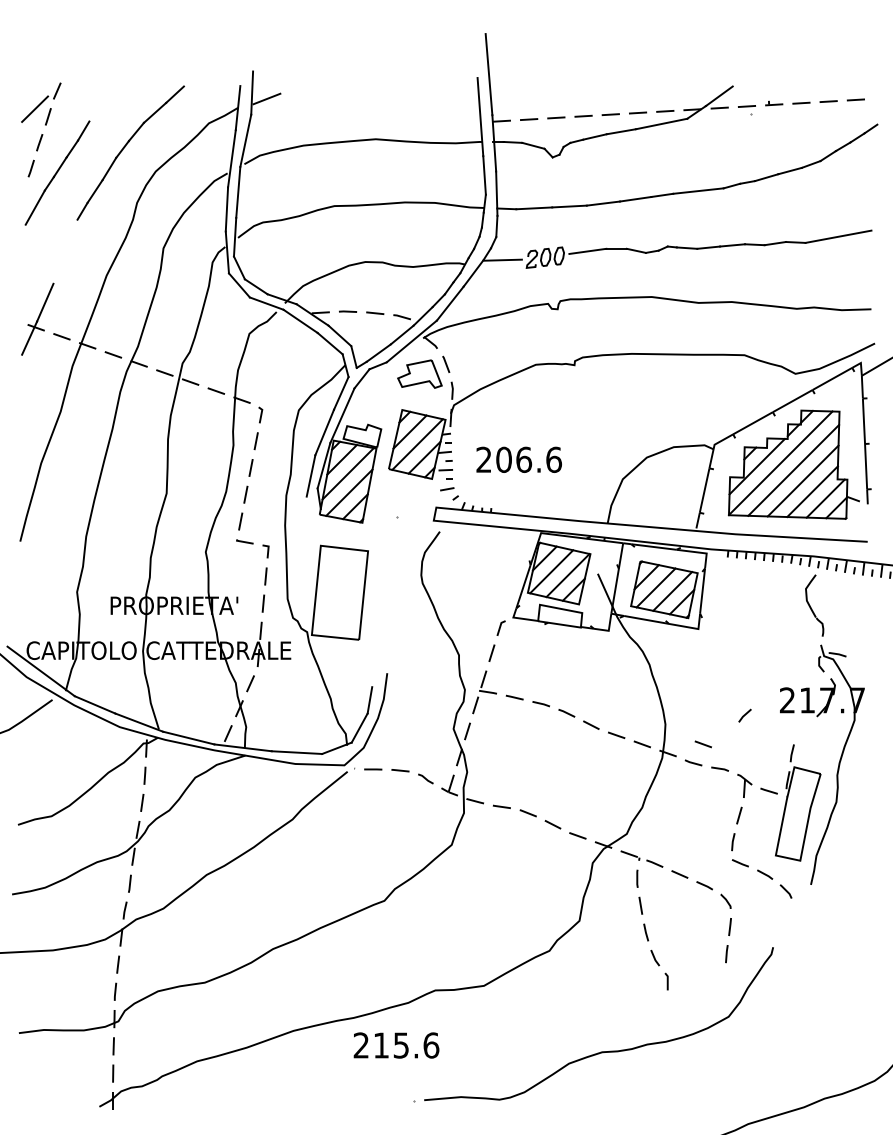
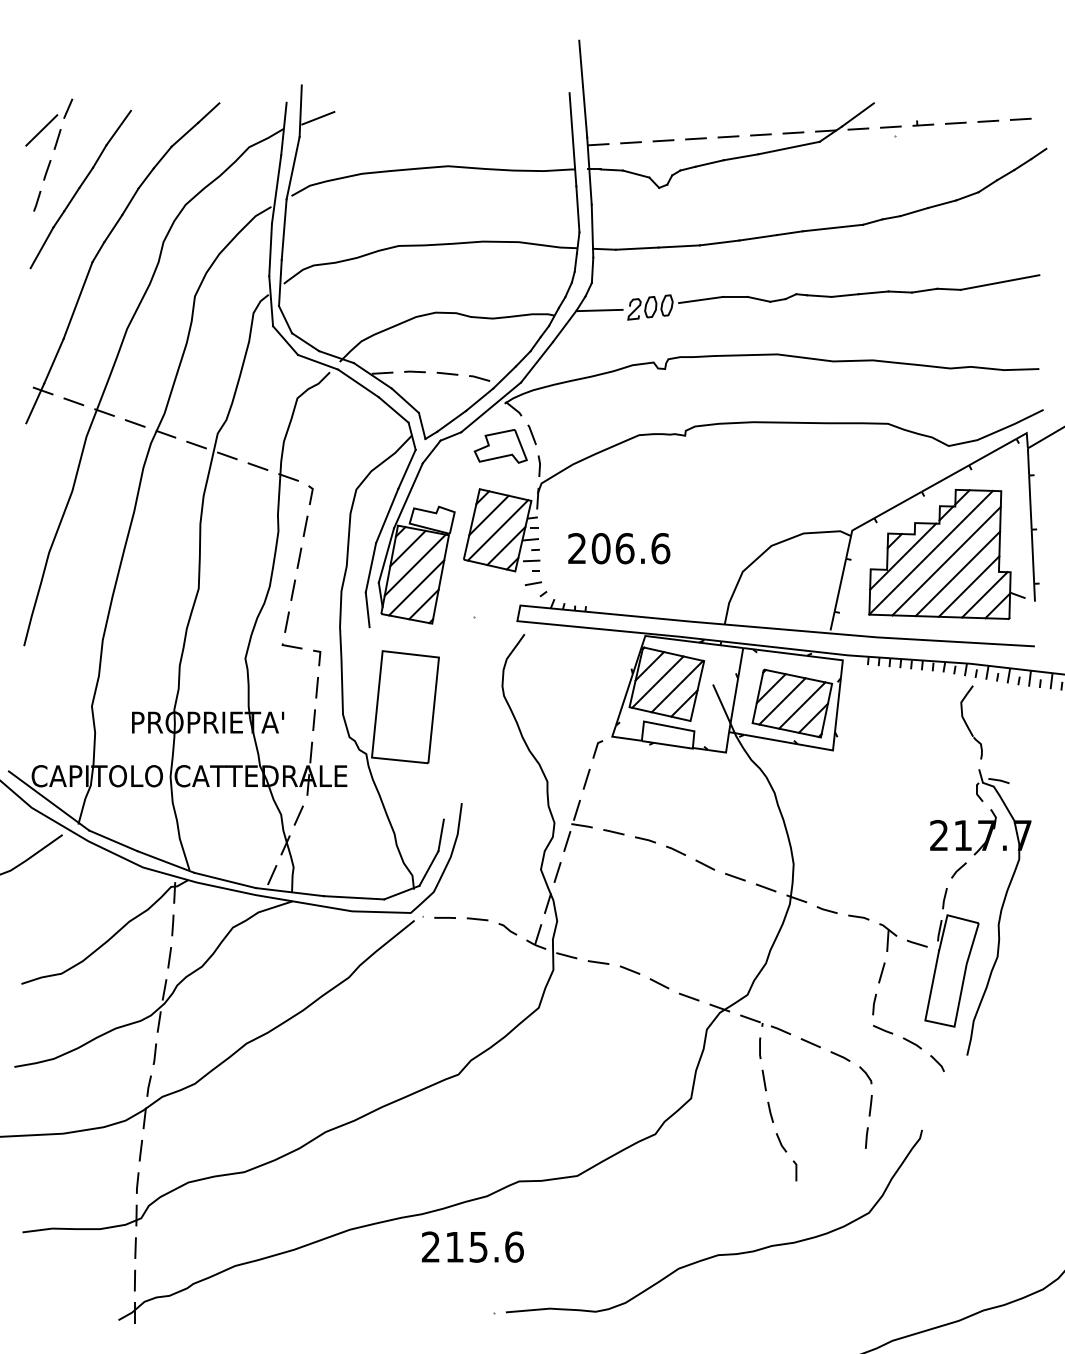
line: (99, 106) -> (118, 127), added
line: (65, 251) -> (78, 300), added
line: (307, 510) -> (366, 609), added
line: (744, 715) -> (958, 870), moved
line: (702, 744) -> (837, 888), removed

